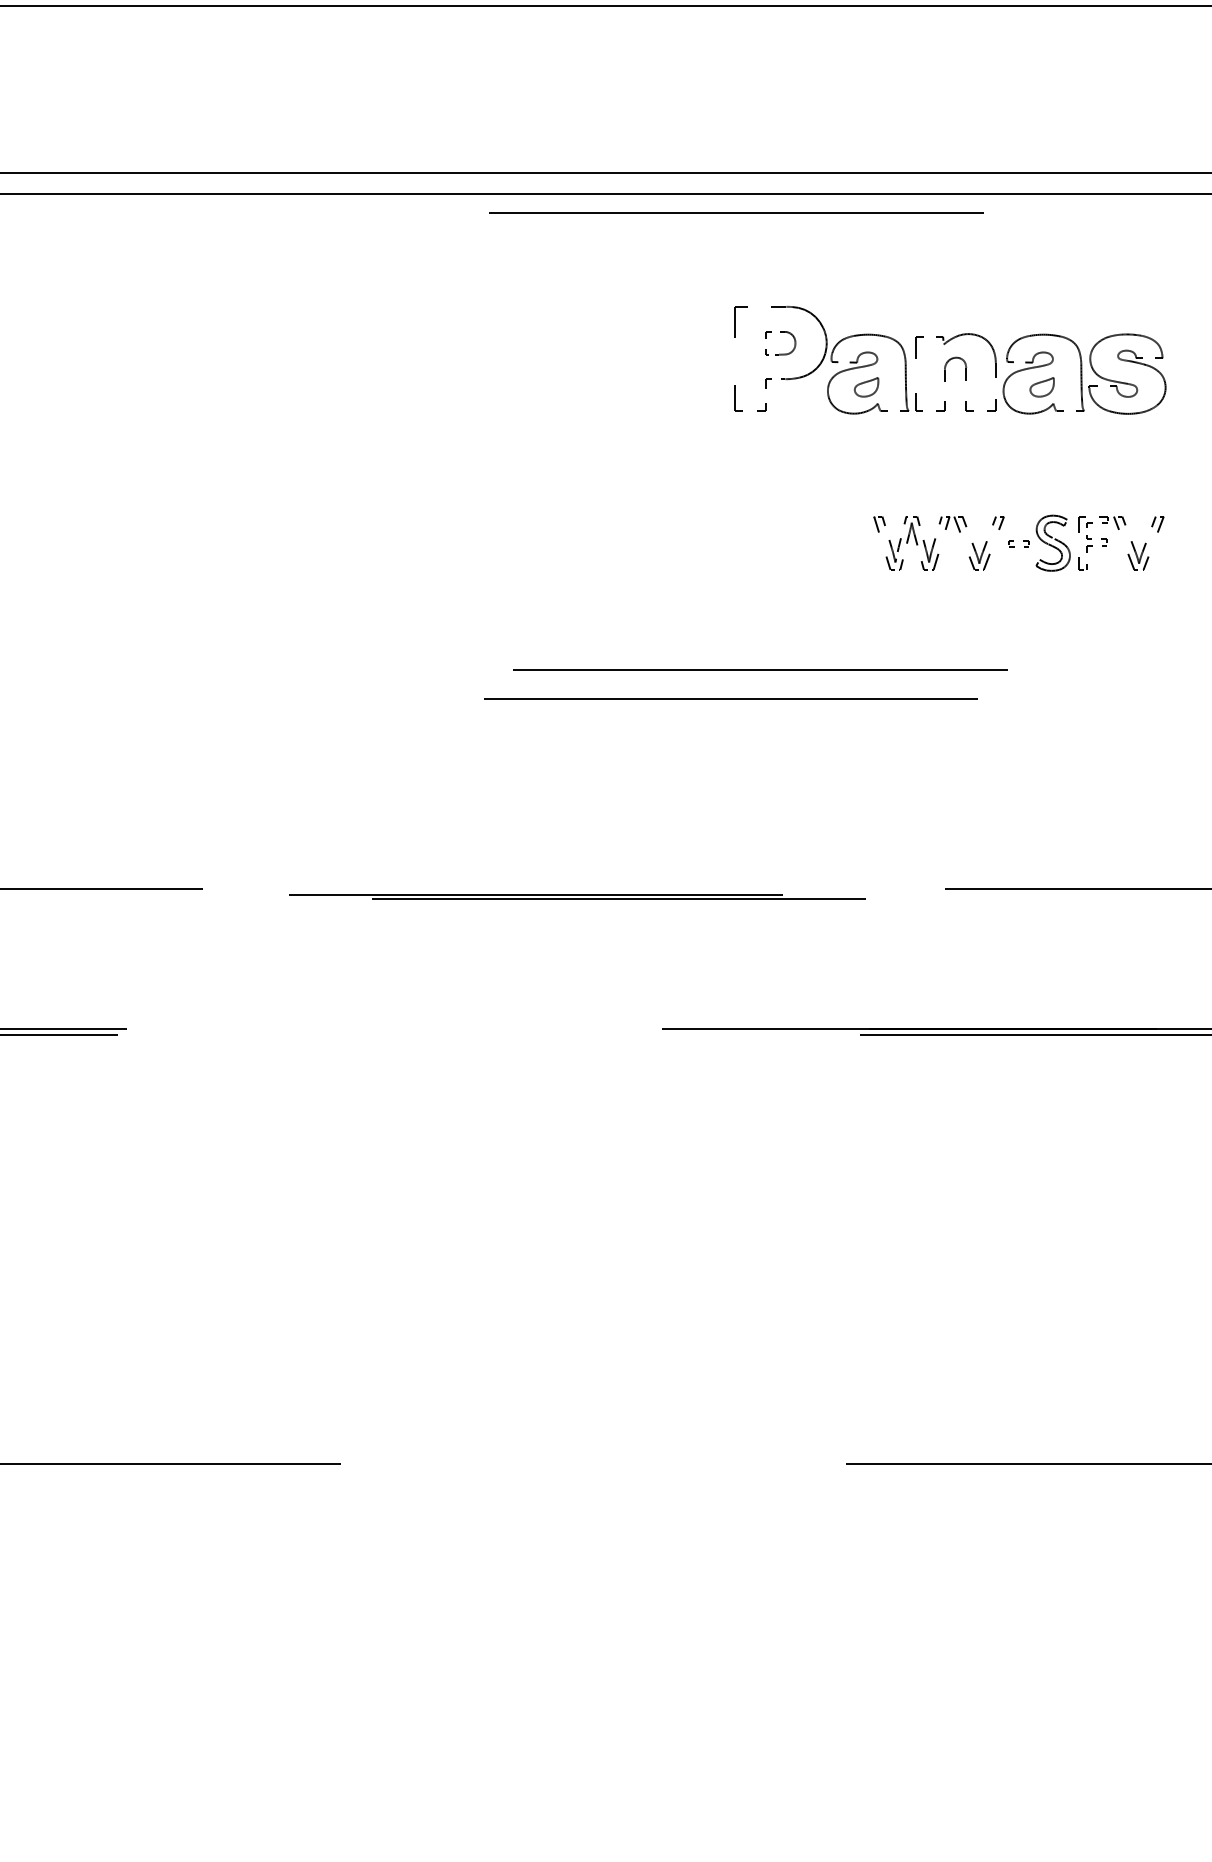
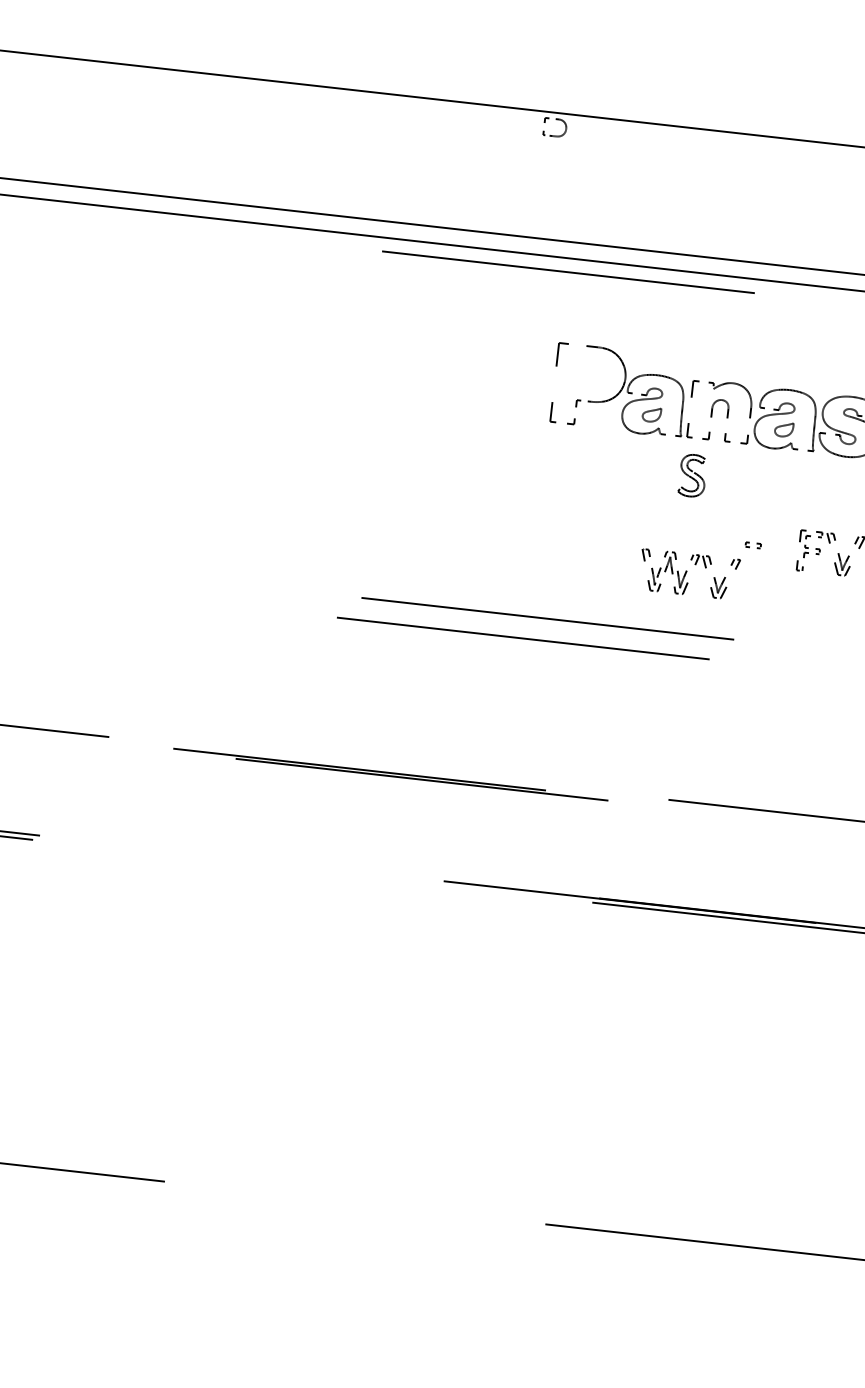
part: (780, 353) -> (554, 135), moved
part: (1052, 542) -> (692, 475), moved
part: (938, 543) -> (688, 574), moved

